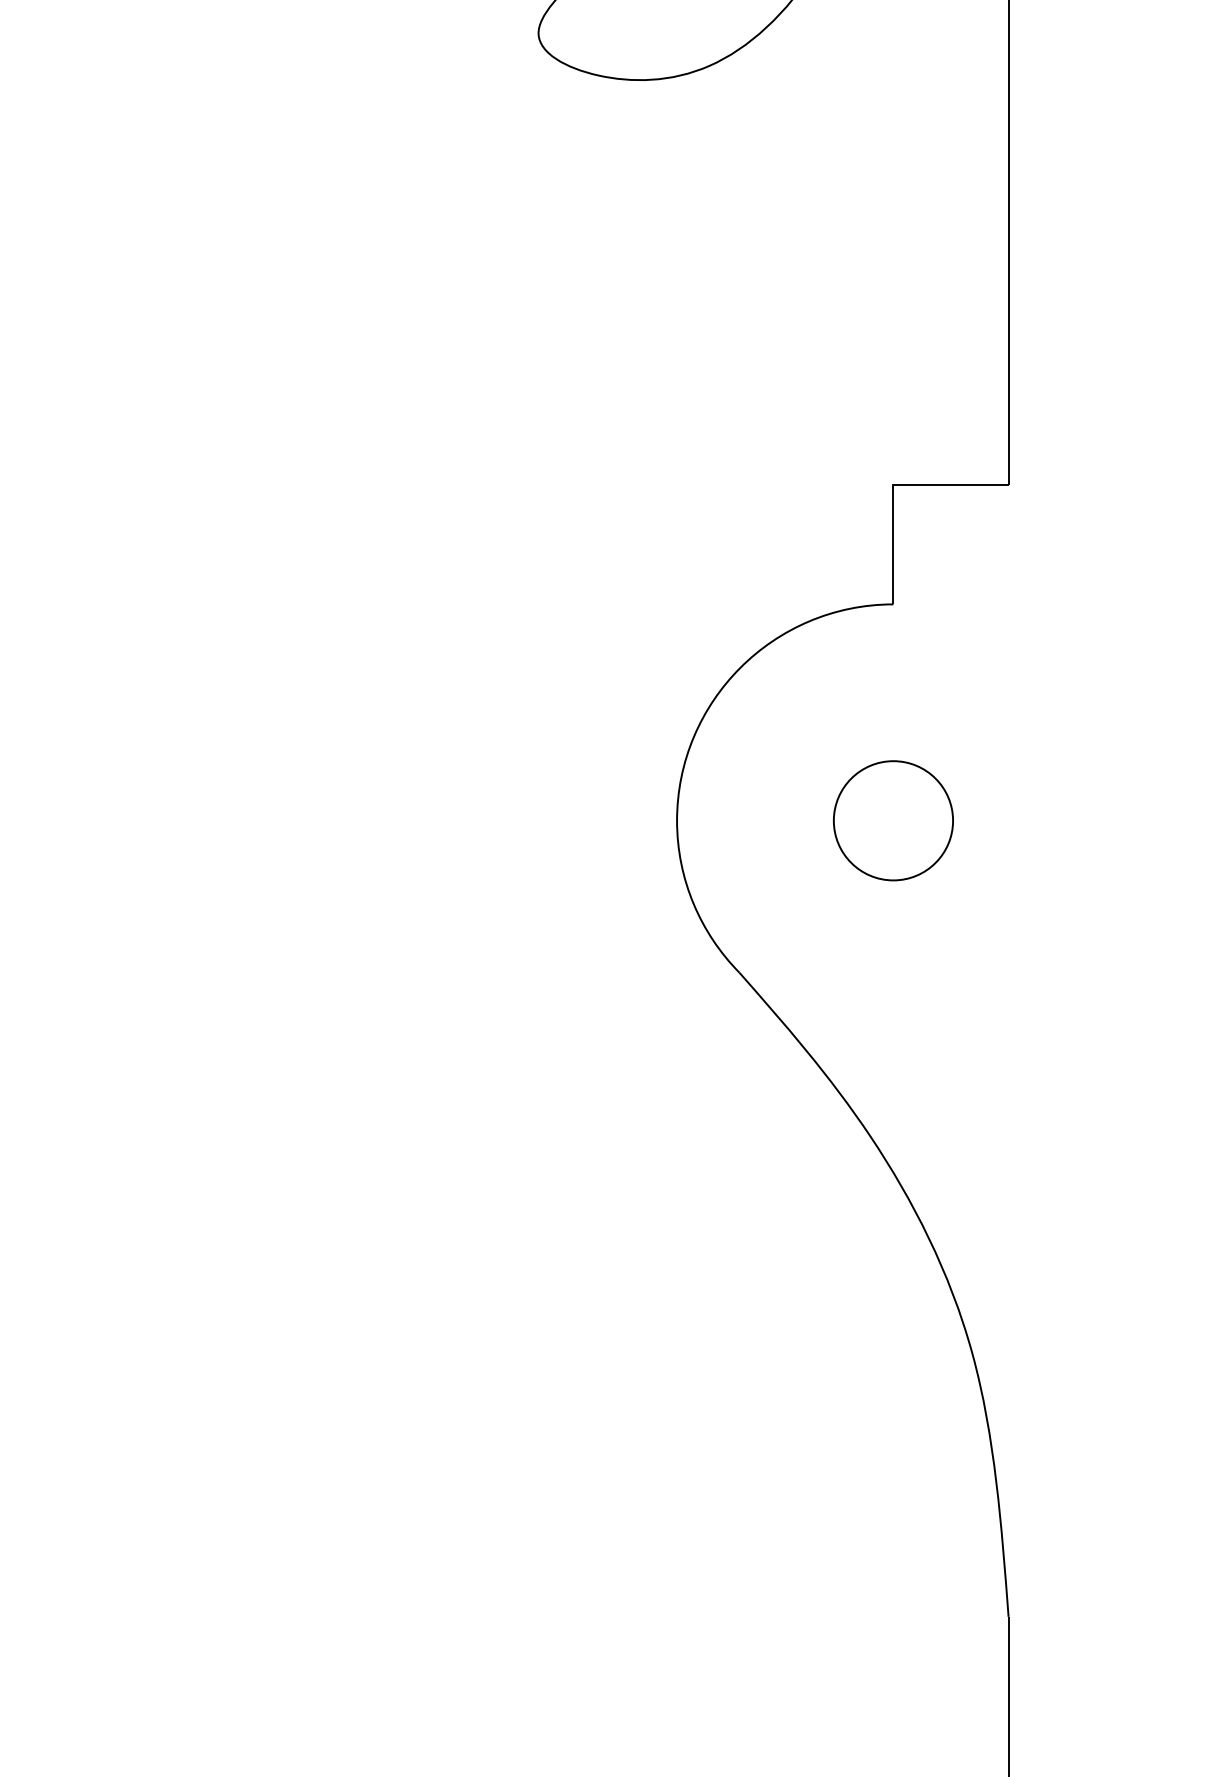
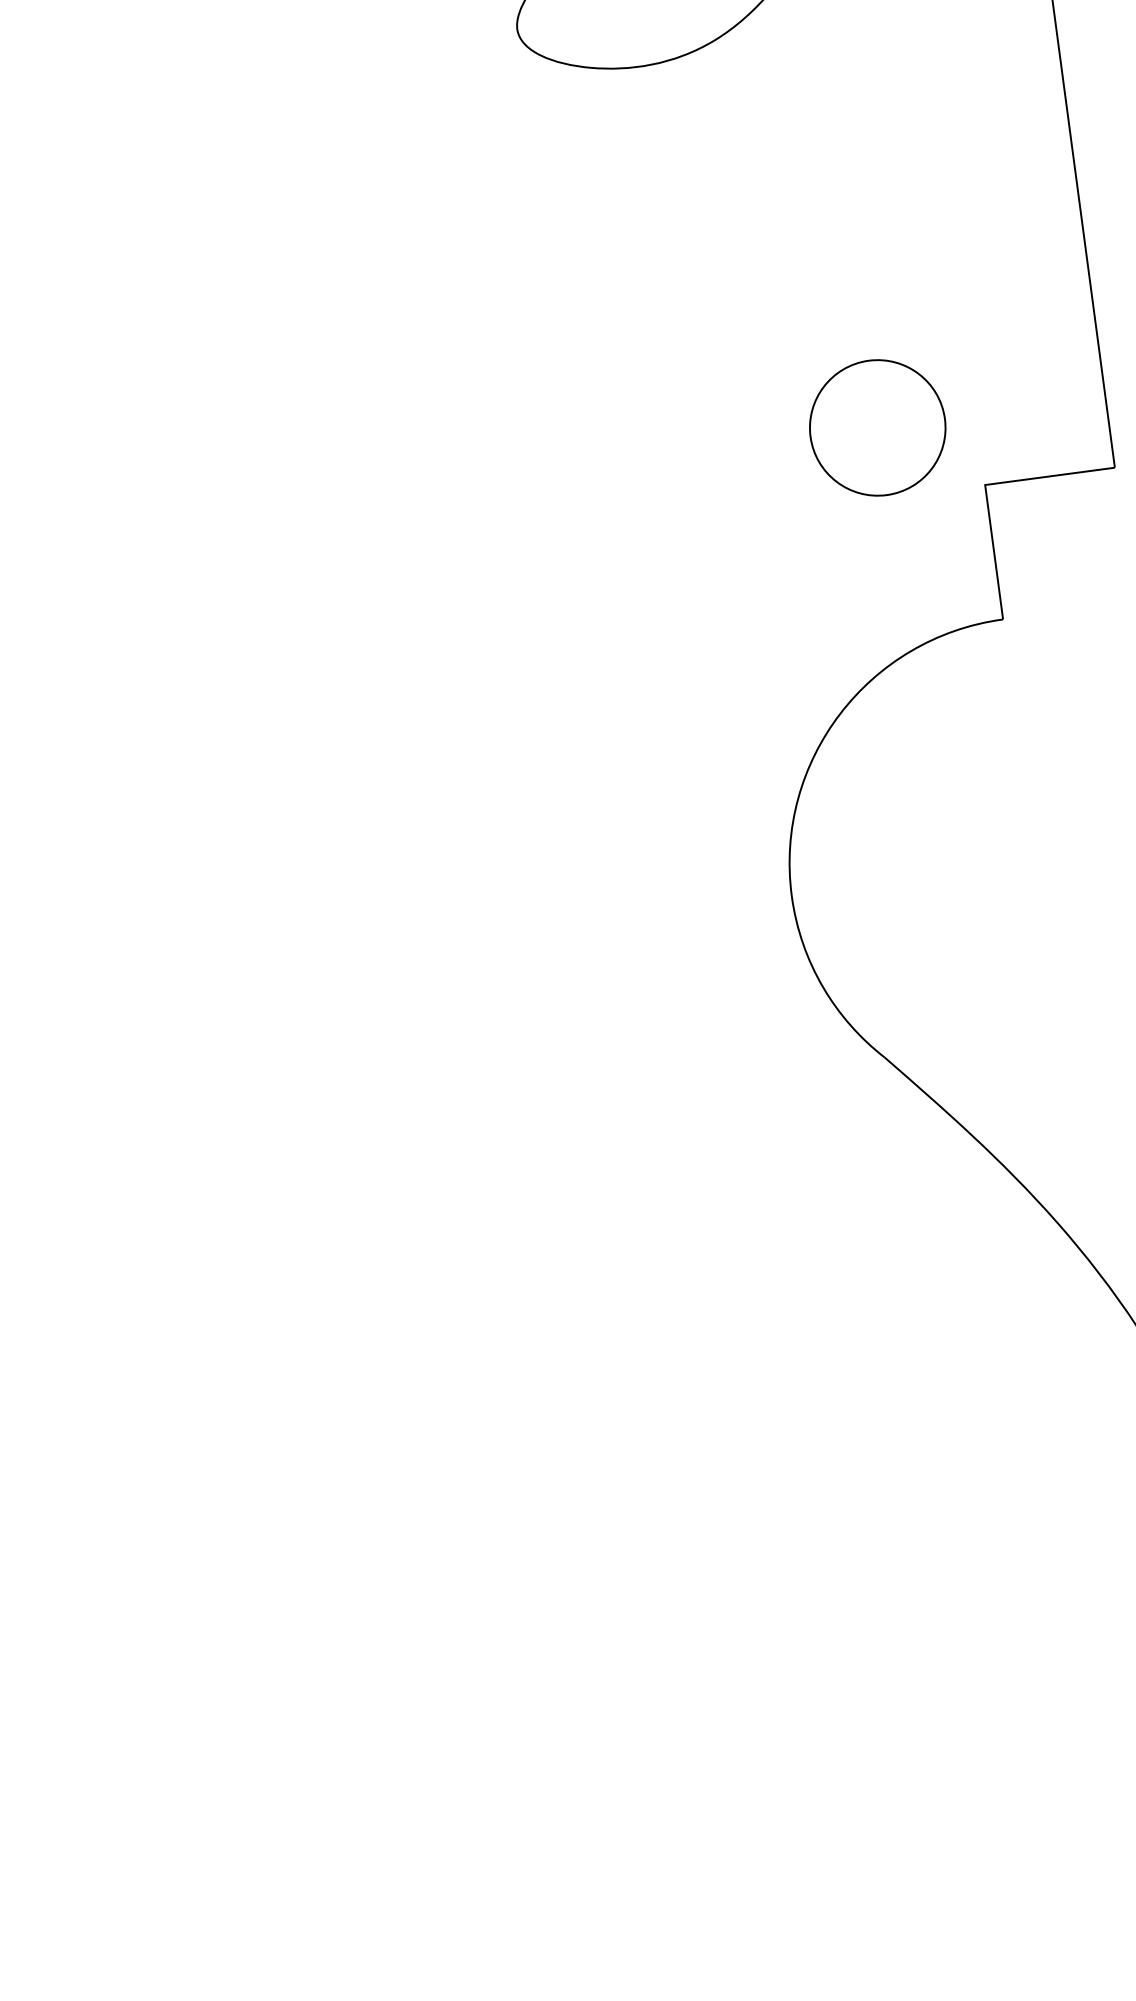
part: (893, 820) -> (877, 427), moved

